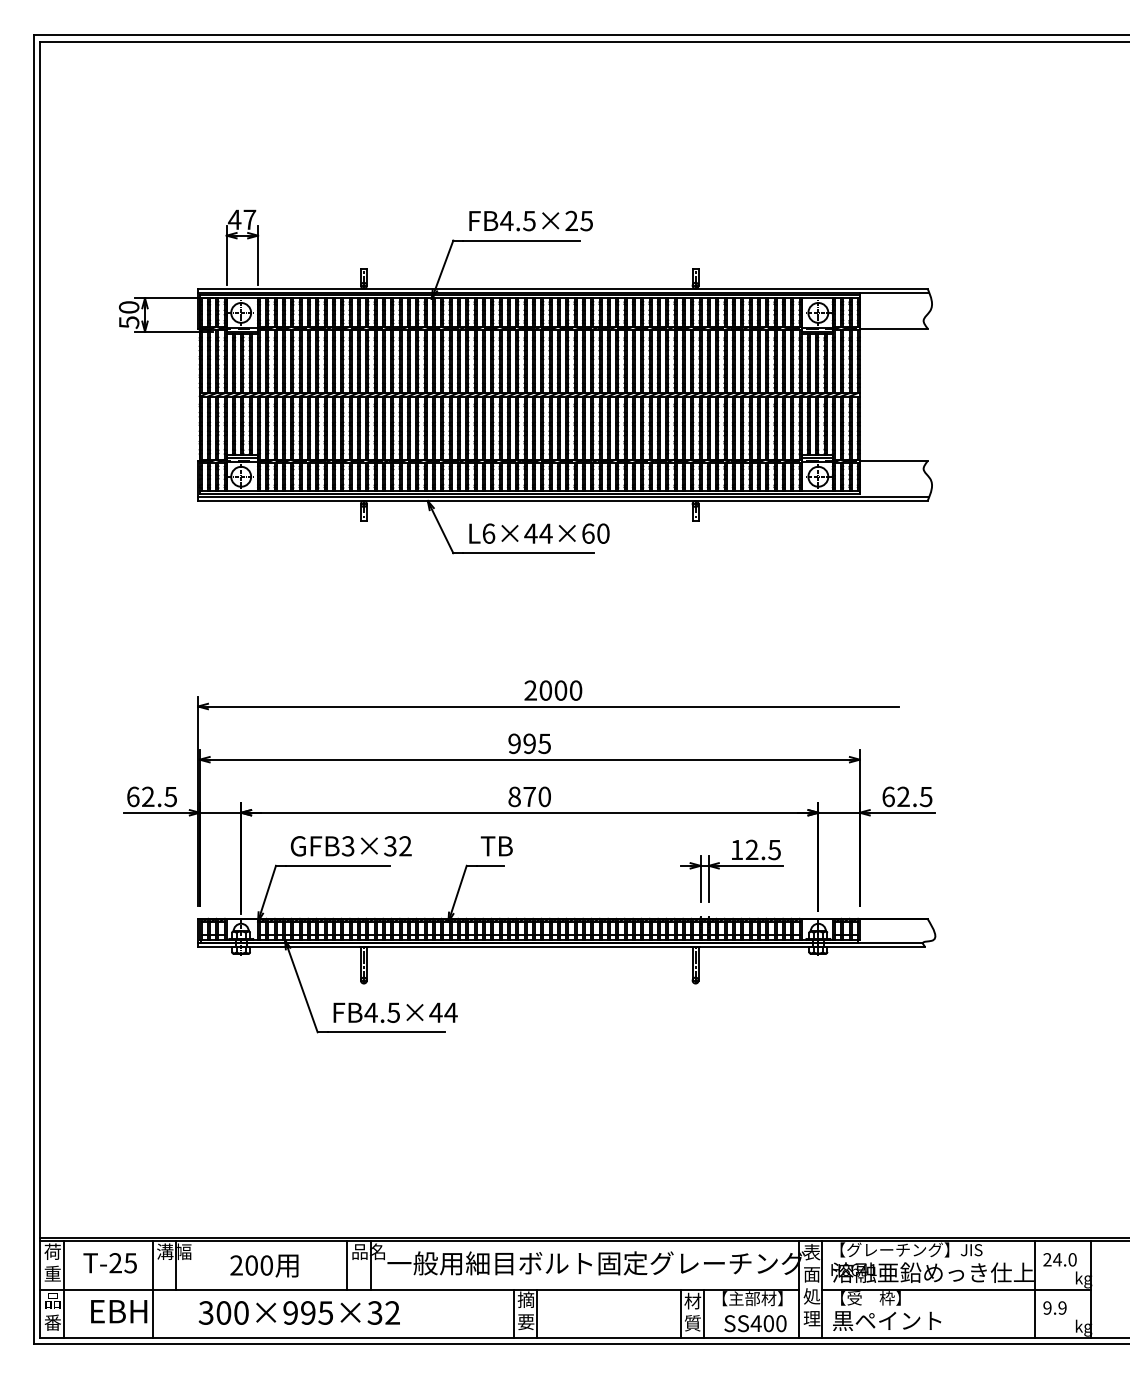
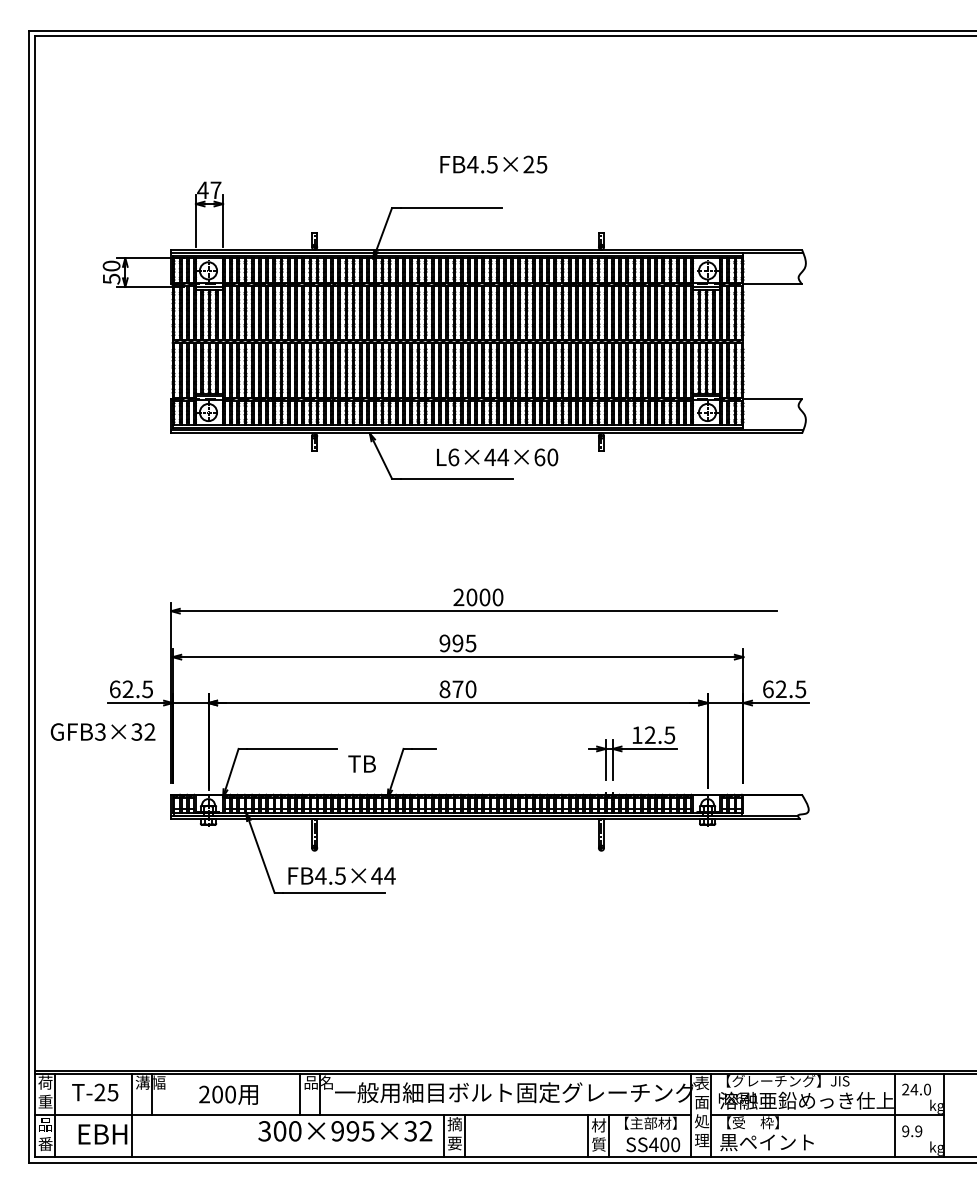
text: (530, 220) -> (493, 164), moved
text: (539, 533) -> (497, 457), moved
text: (350, 846) -> (102, 732), moved
text: (496, 846) -> (361, 764), moved
text: (298, 1312) -> (344, 1130), moved

